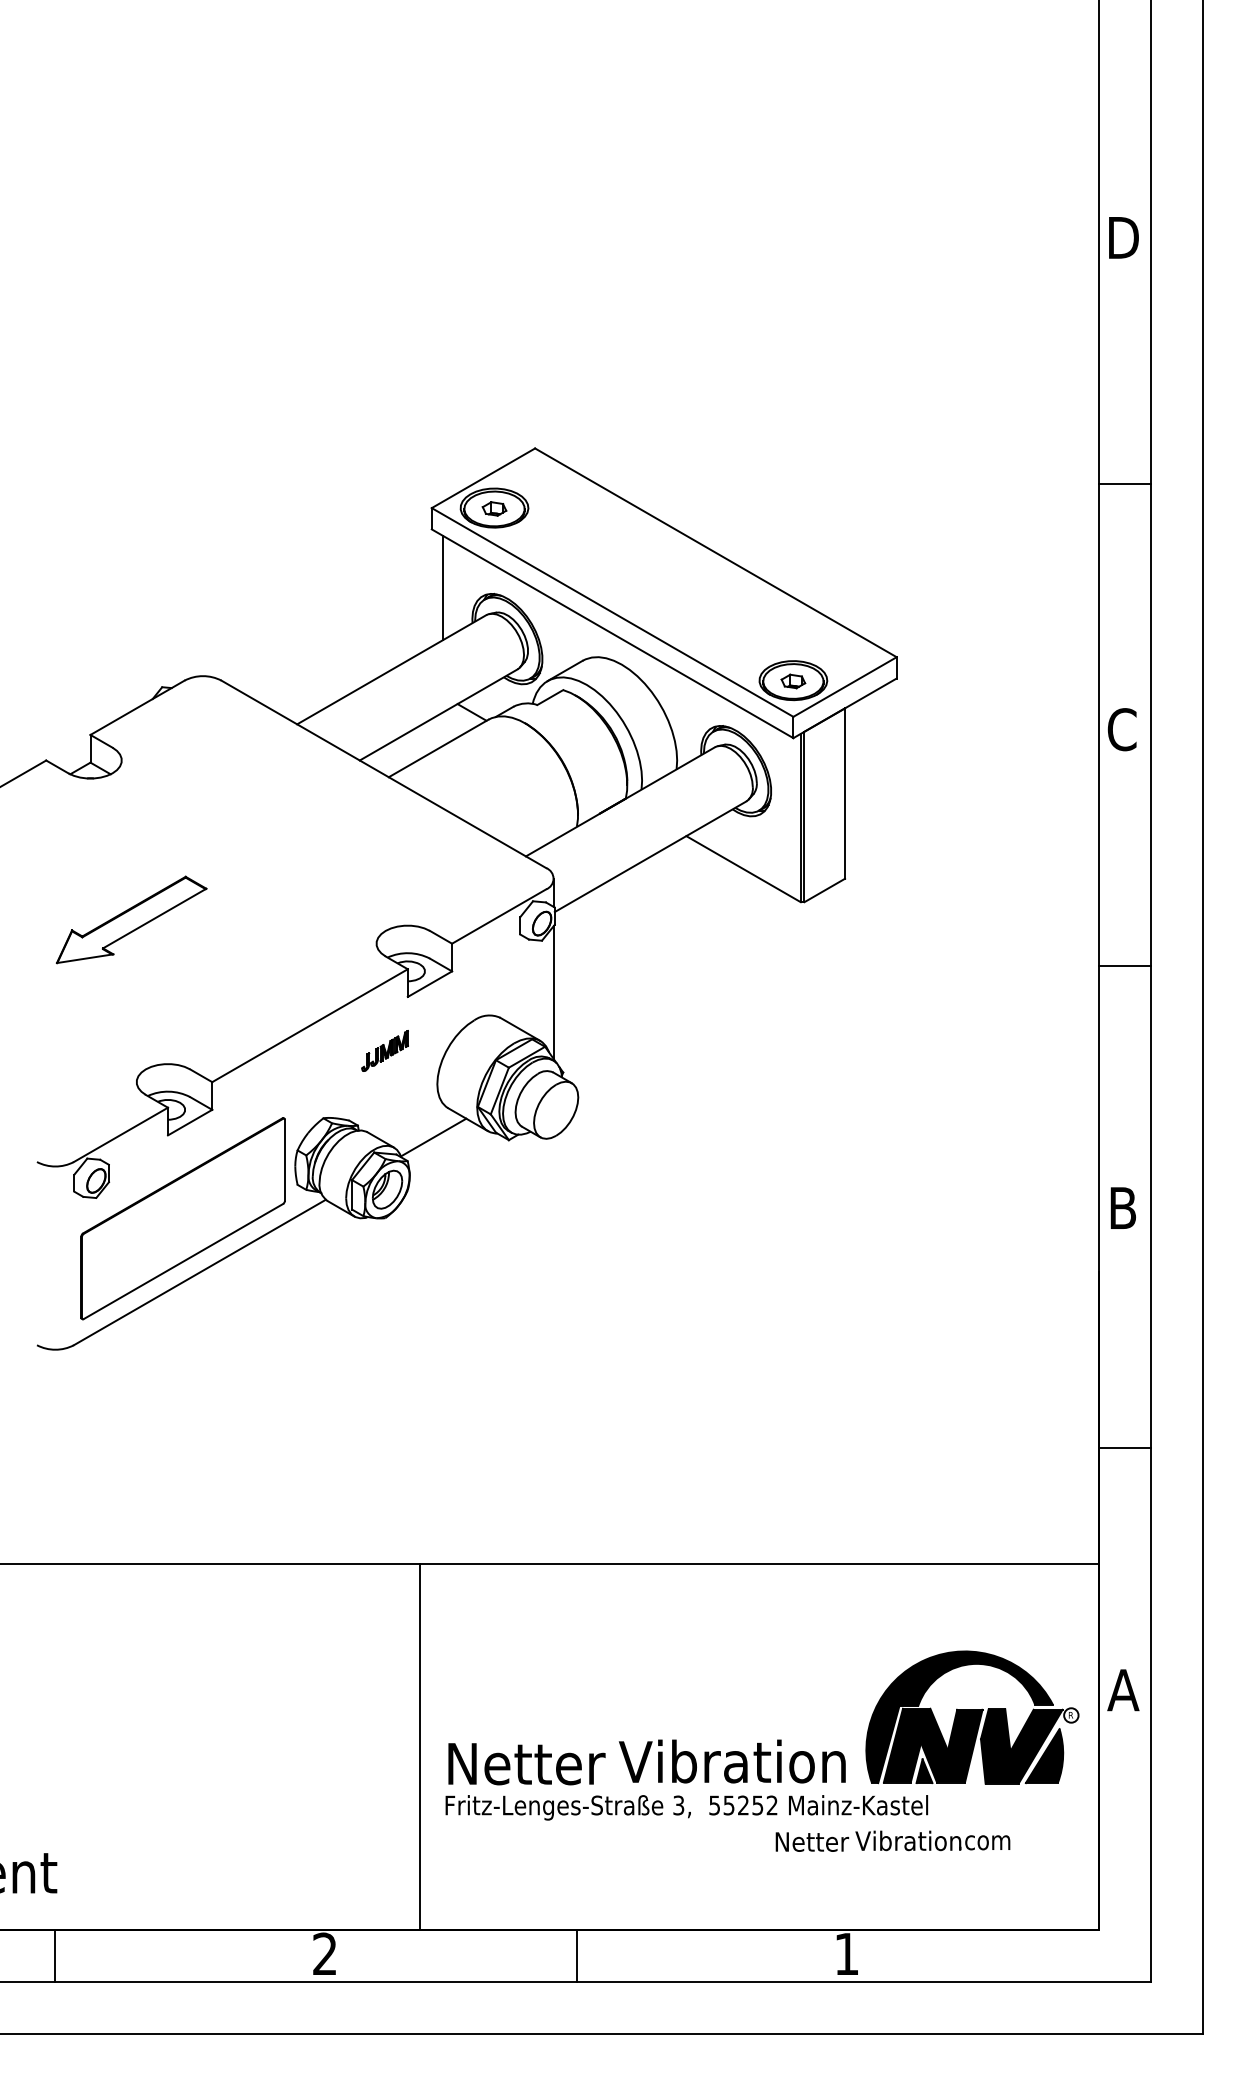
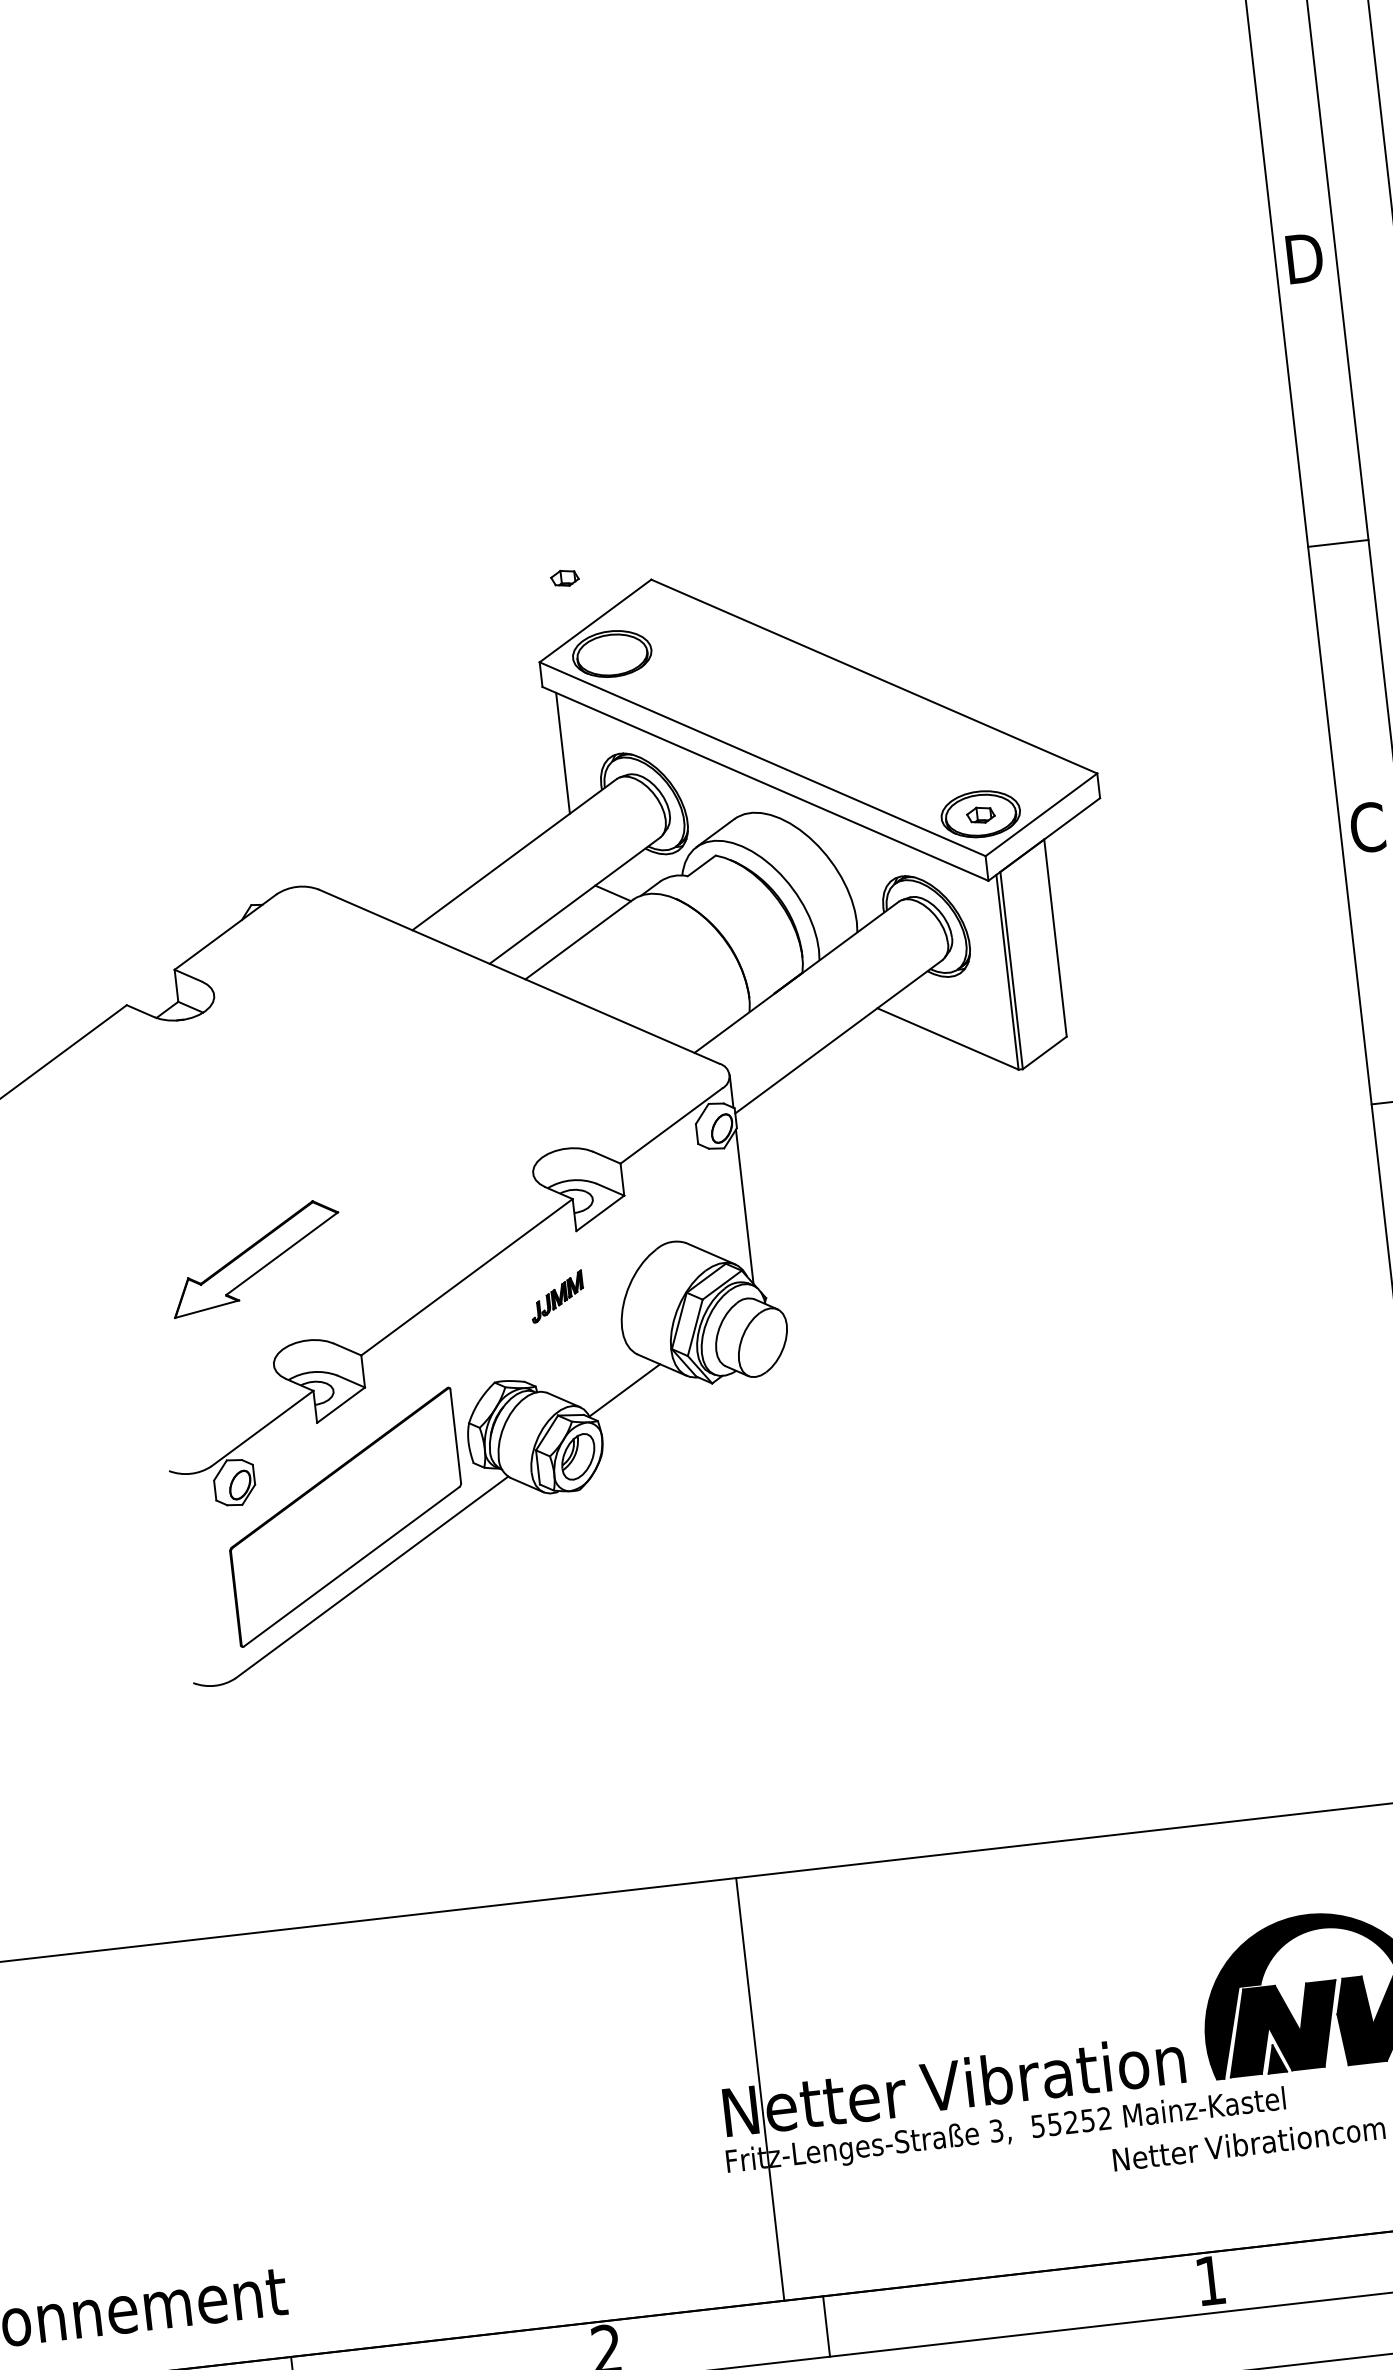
part: (494, 508) -> (564, 577), moved
part: (131, 919) -> (255, 1257), moved
line: (420, 1746) -> (760, 2088), moved
line: (576, 1955) -> (826, 2326), moved

